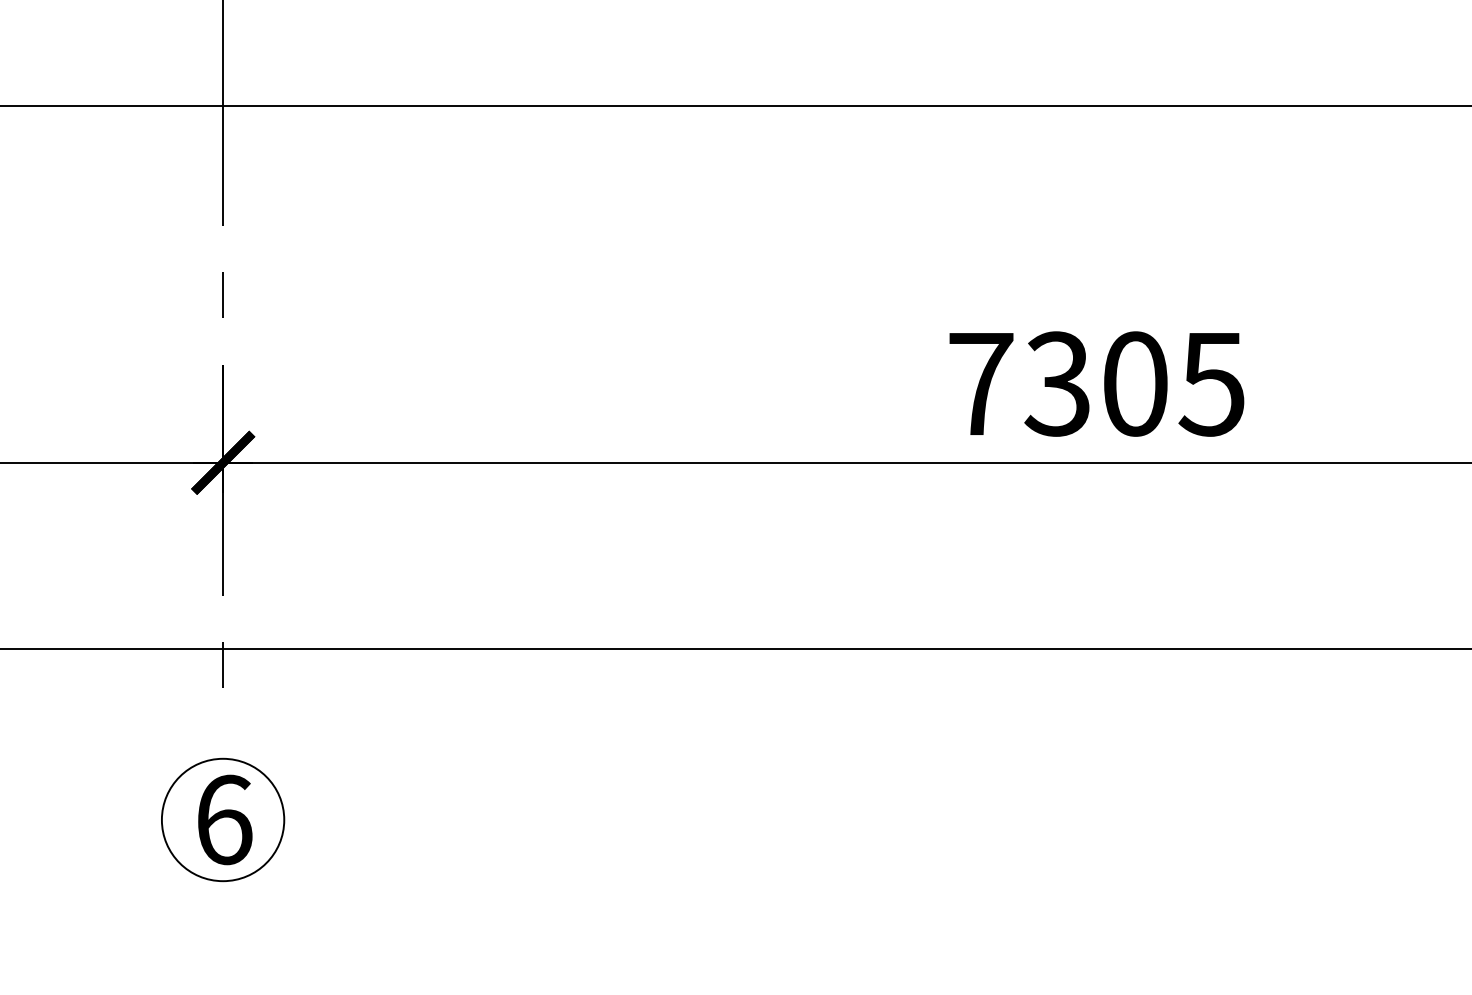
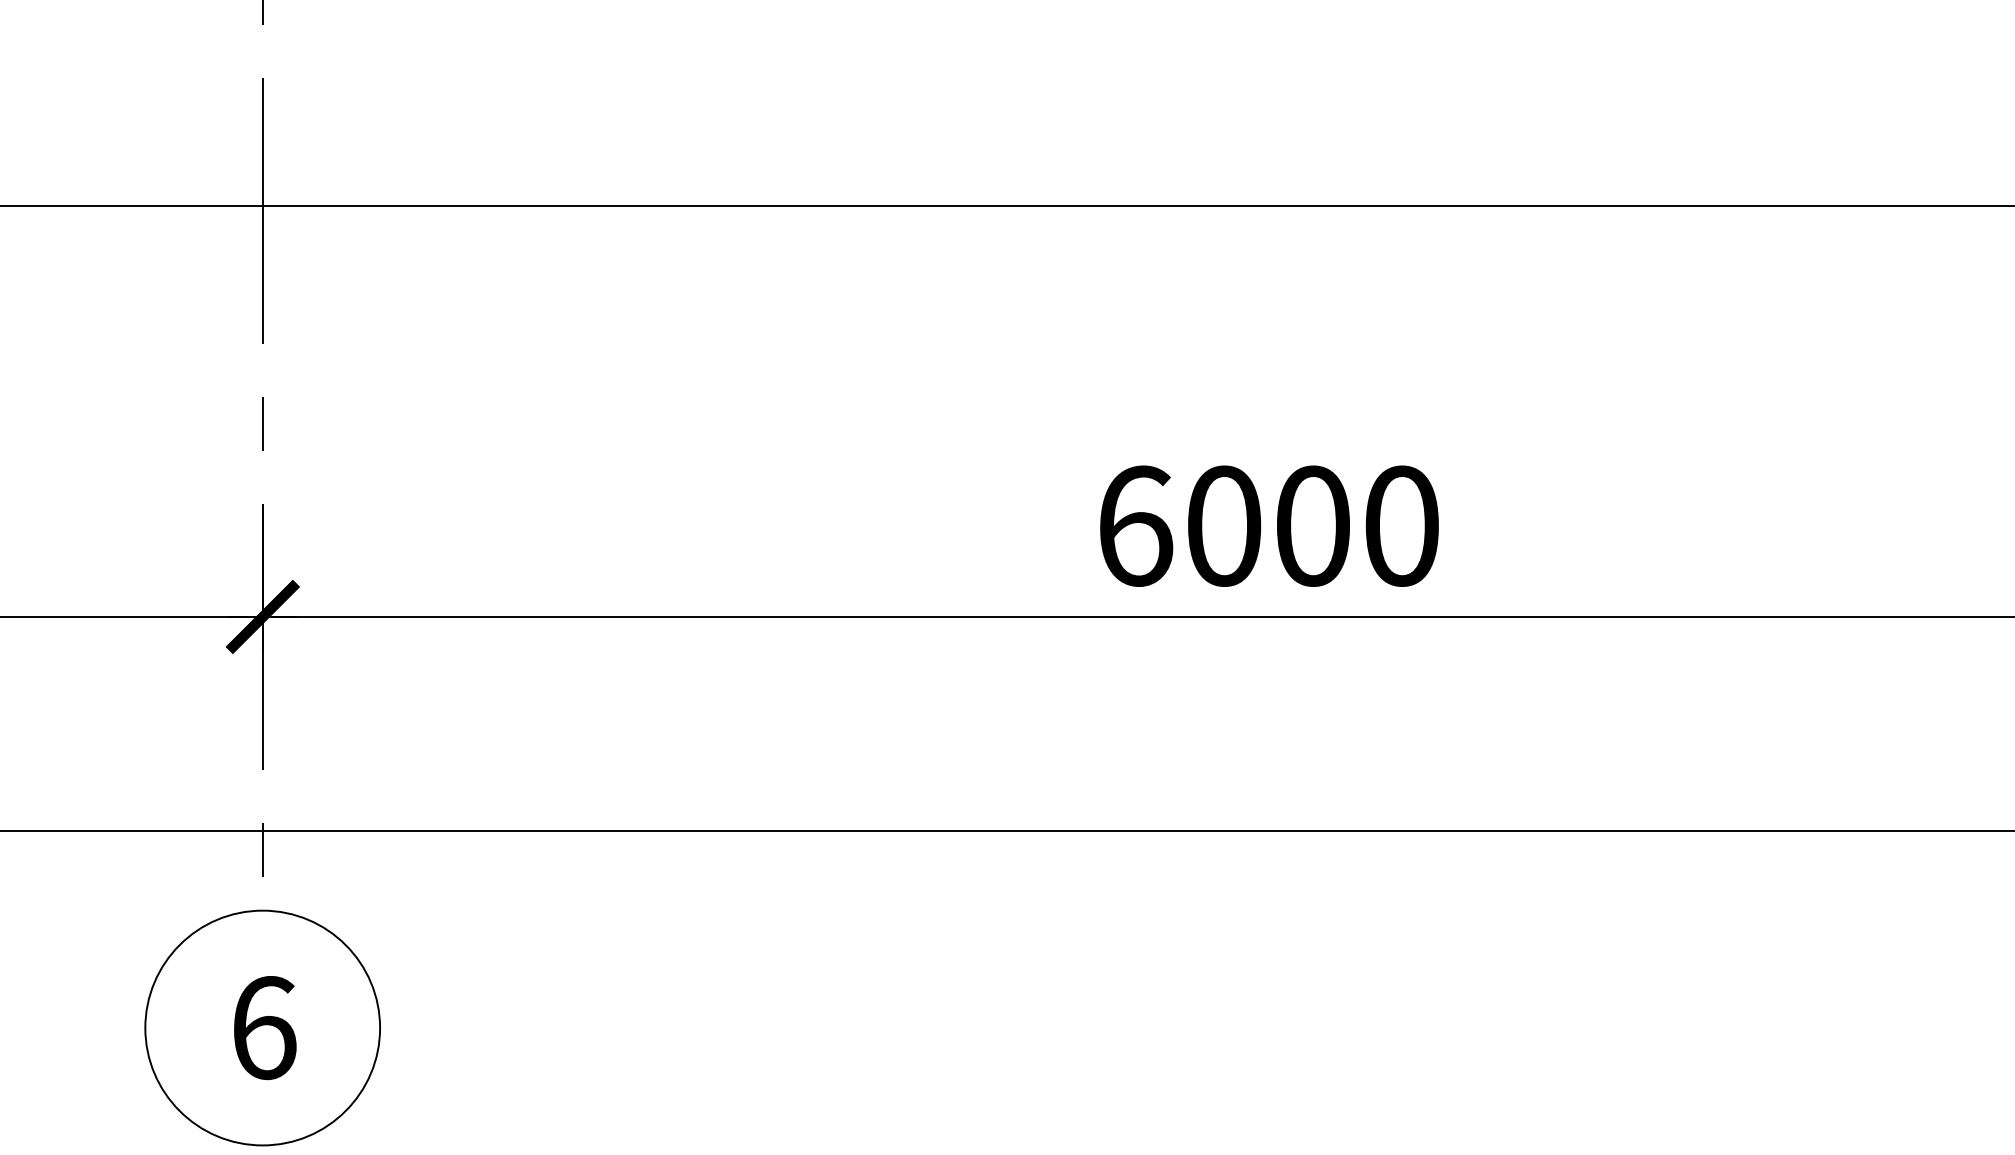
text: (1096, 383) -> (1268, 525), 7305 -> 6000
circle: (222, 819) -> (262, 1027), size x1.67

